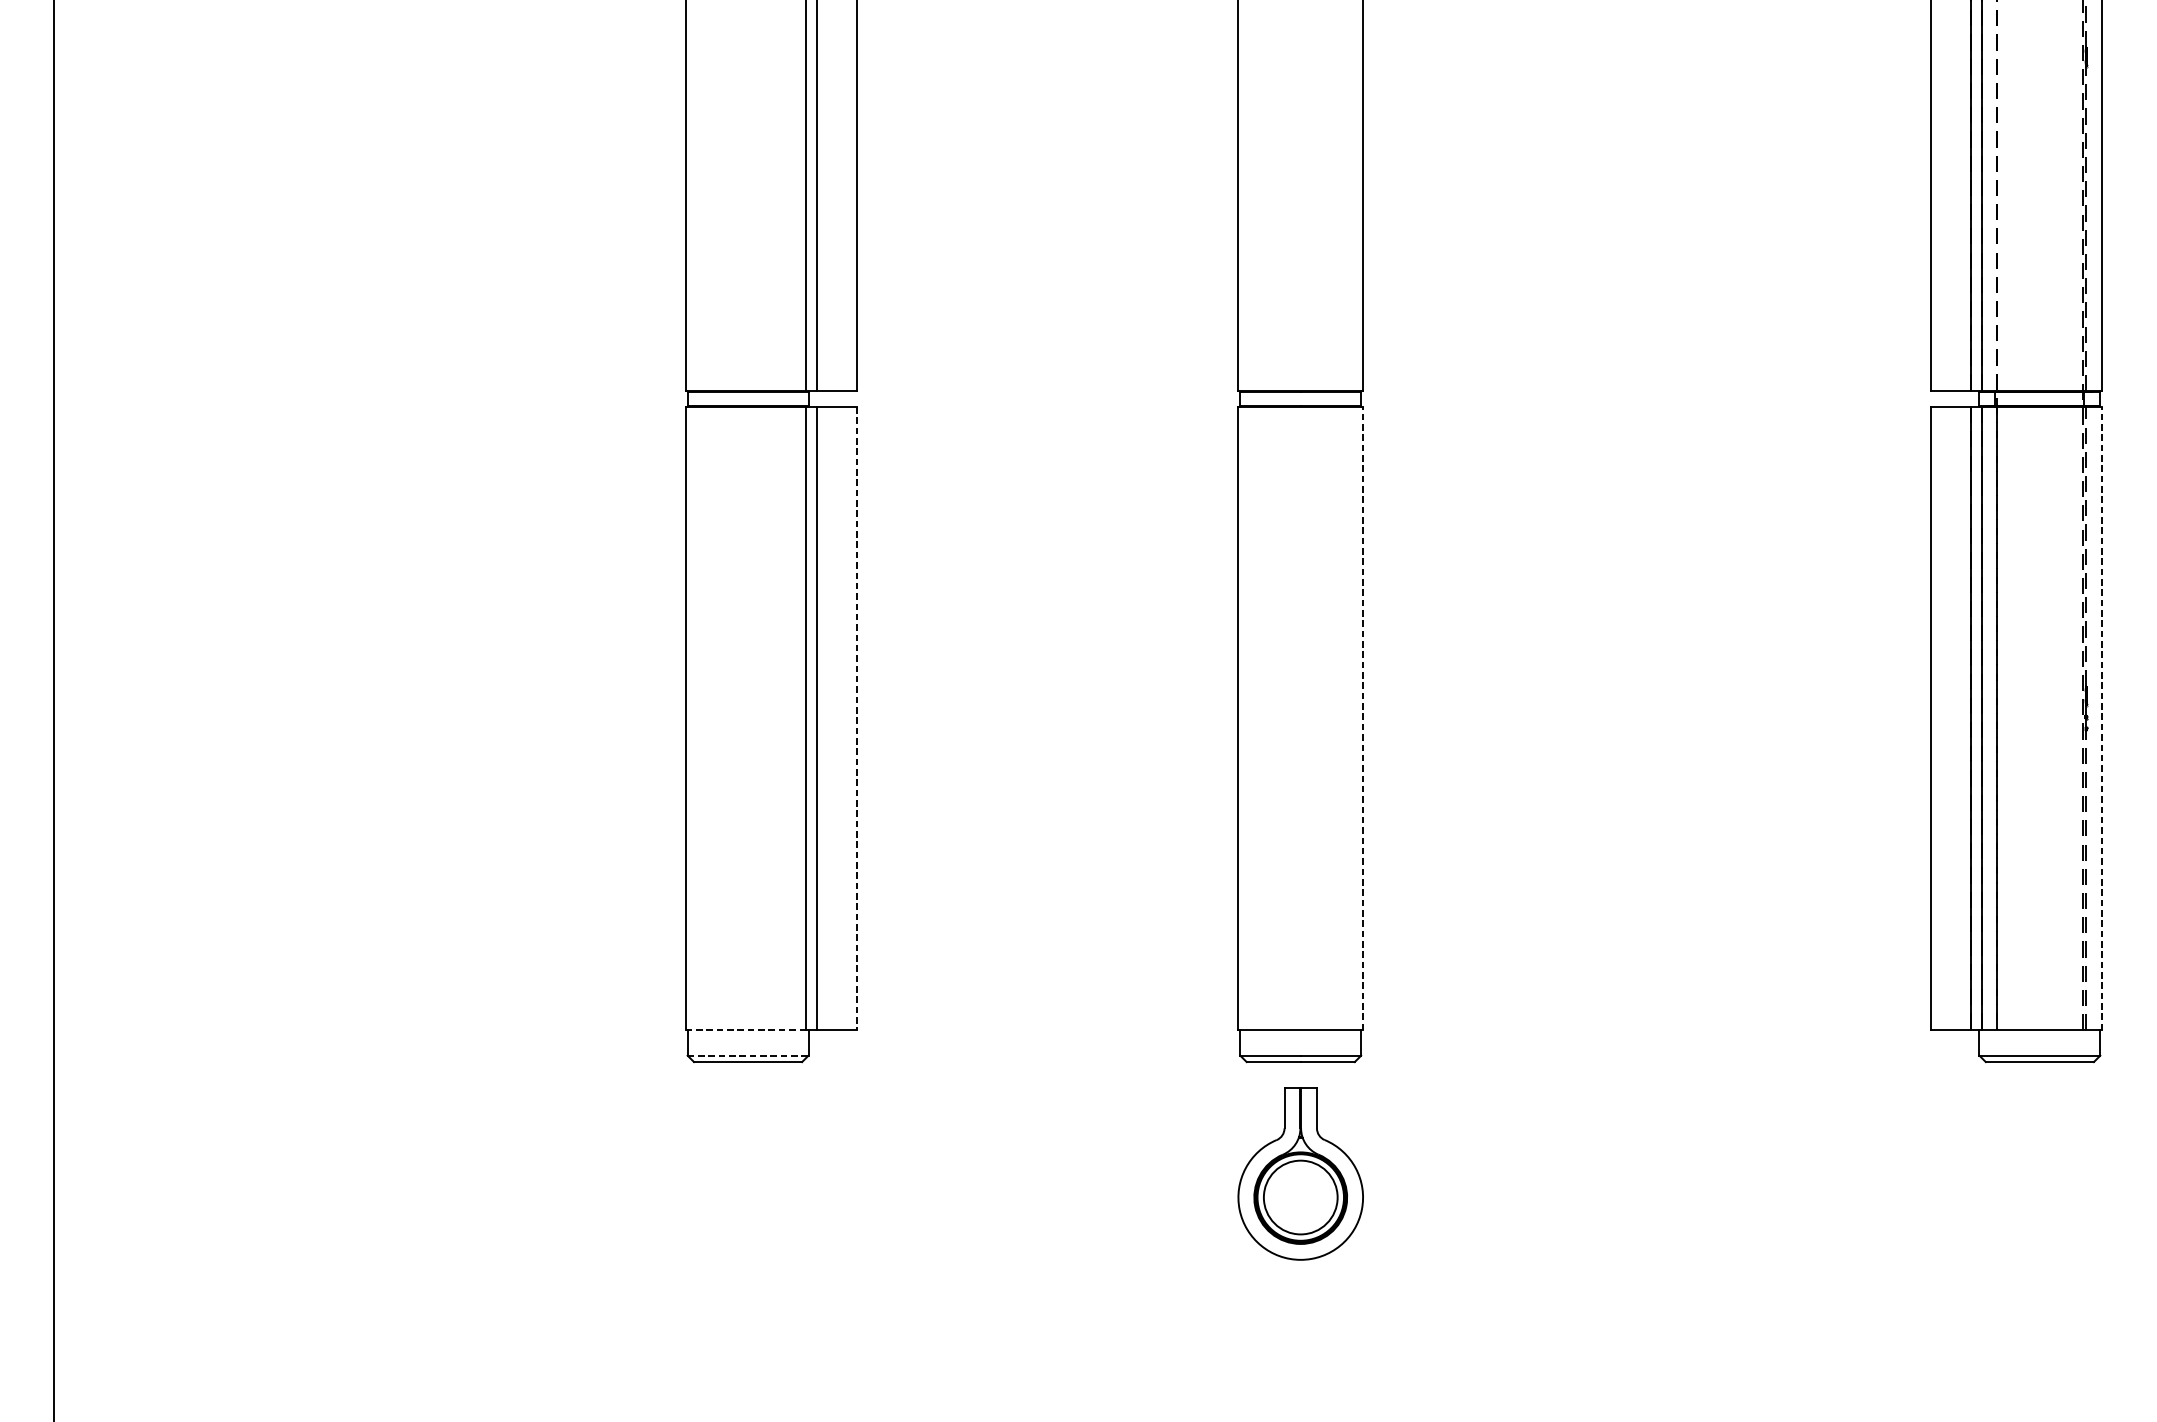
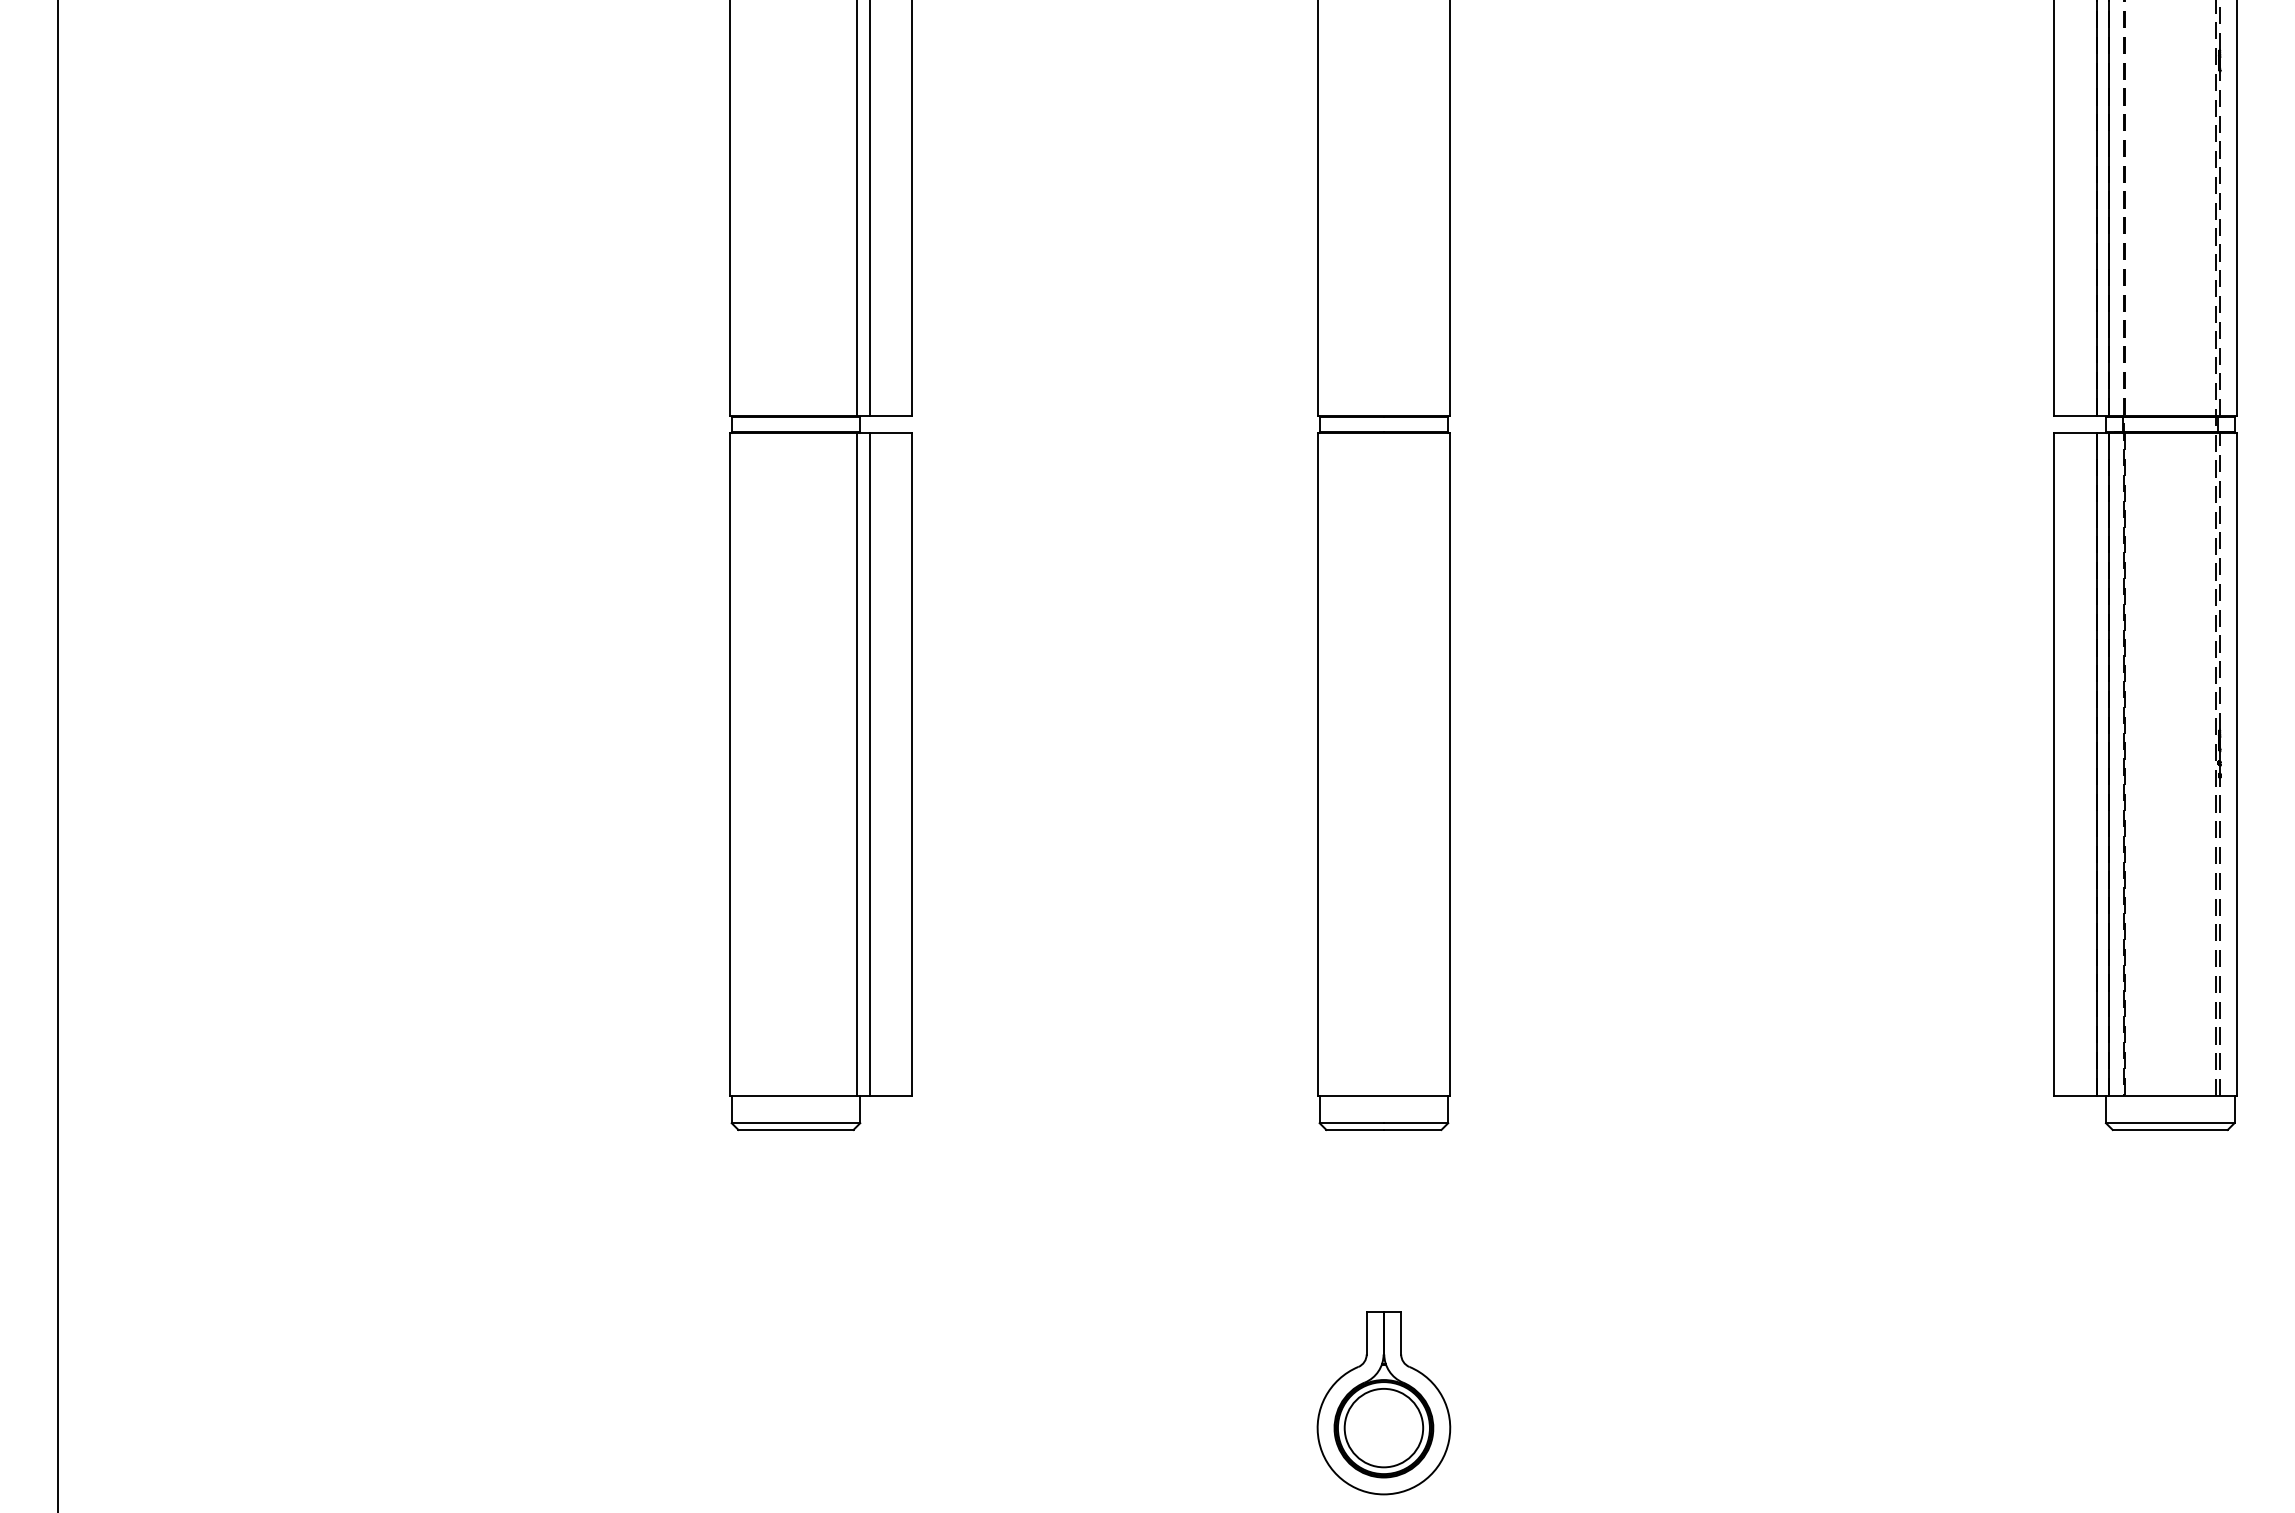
line: (1363, 718) -> (1450, 764), dashed -> solid
line: (2102, 718) -> (2236, 764), dashed -> solid
line: (857, 719) -> (912, 765), dashed -> solid
line: (745, 1030) -> (793, 1096), dashed -> solid
line: (748, 1055) -> (796, 1123), dashed -> solid
part: (1300, 1174) -> (1383, 1403), moved

